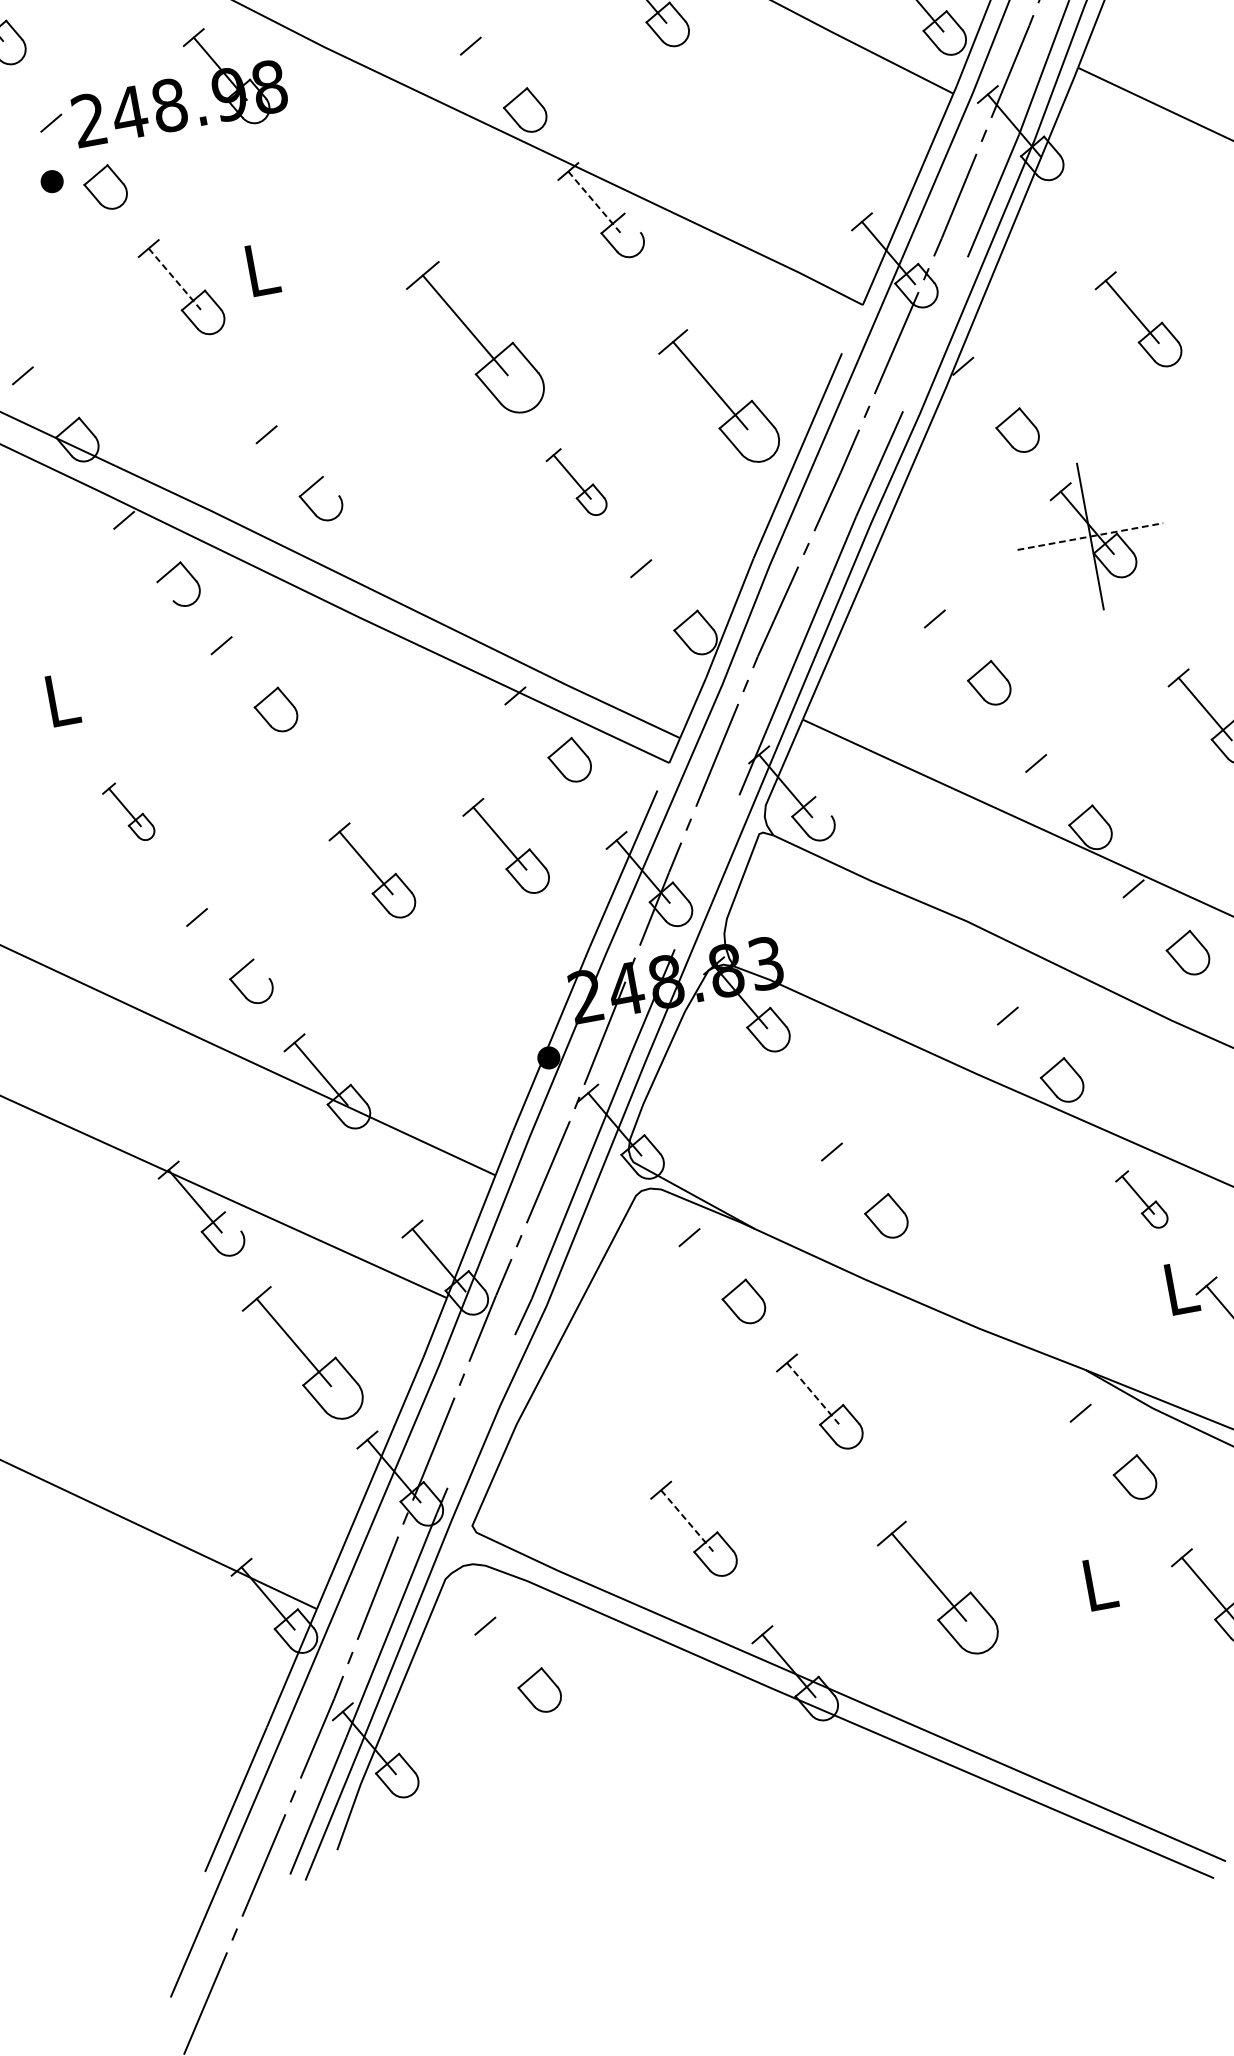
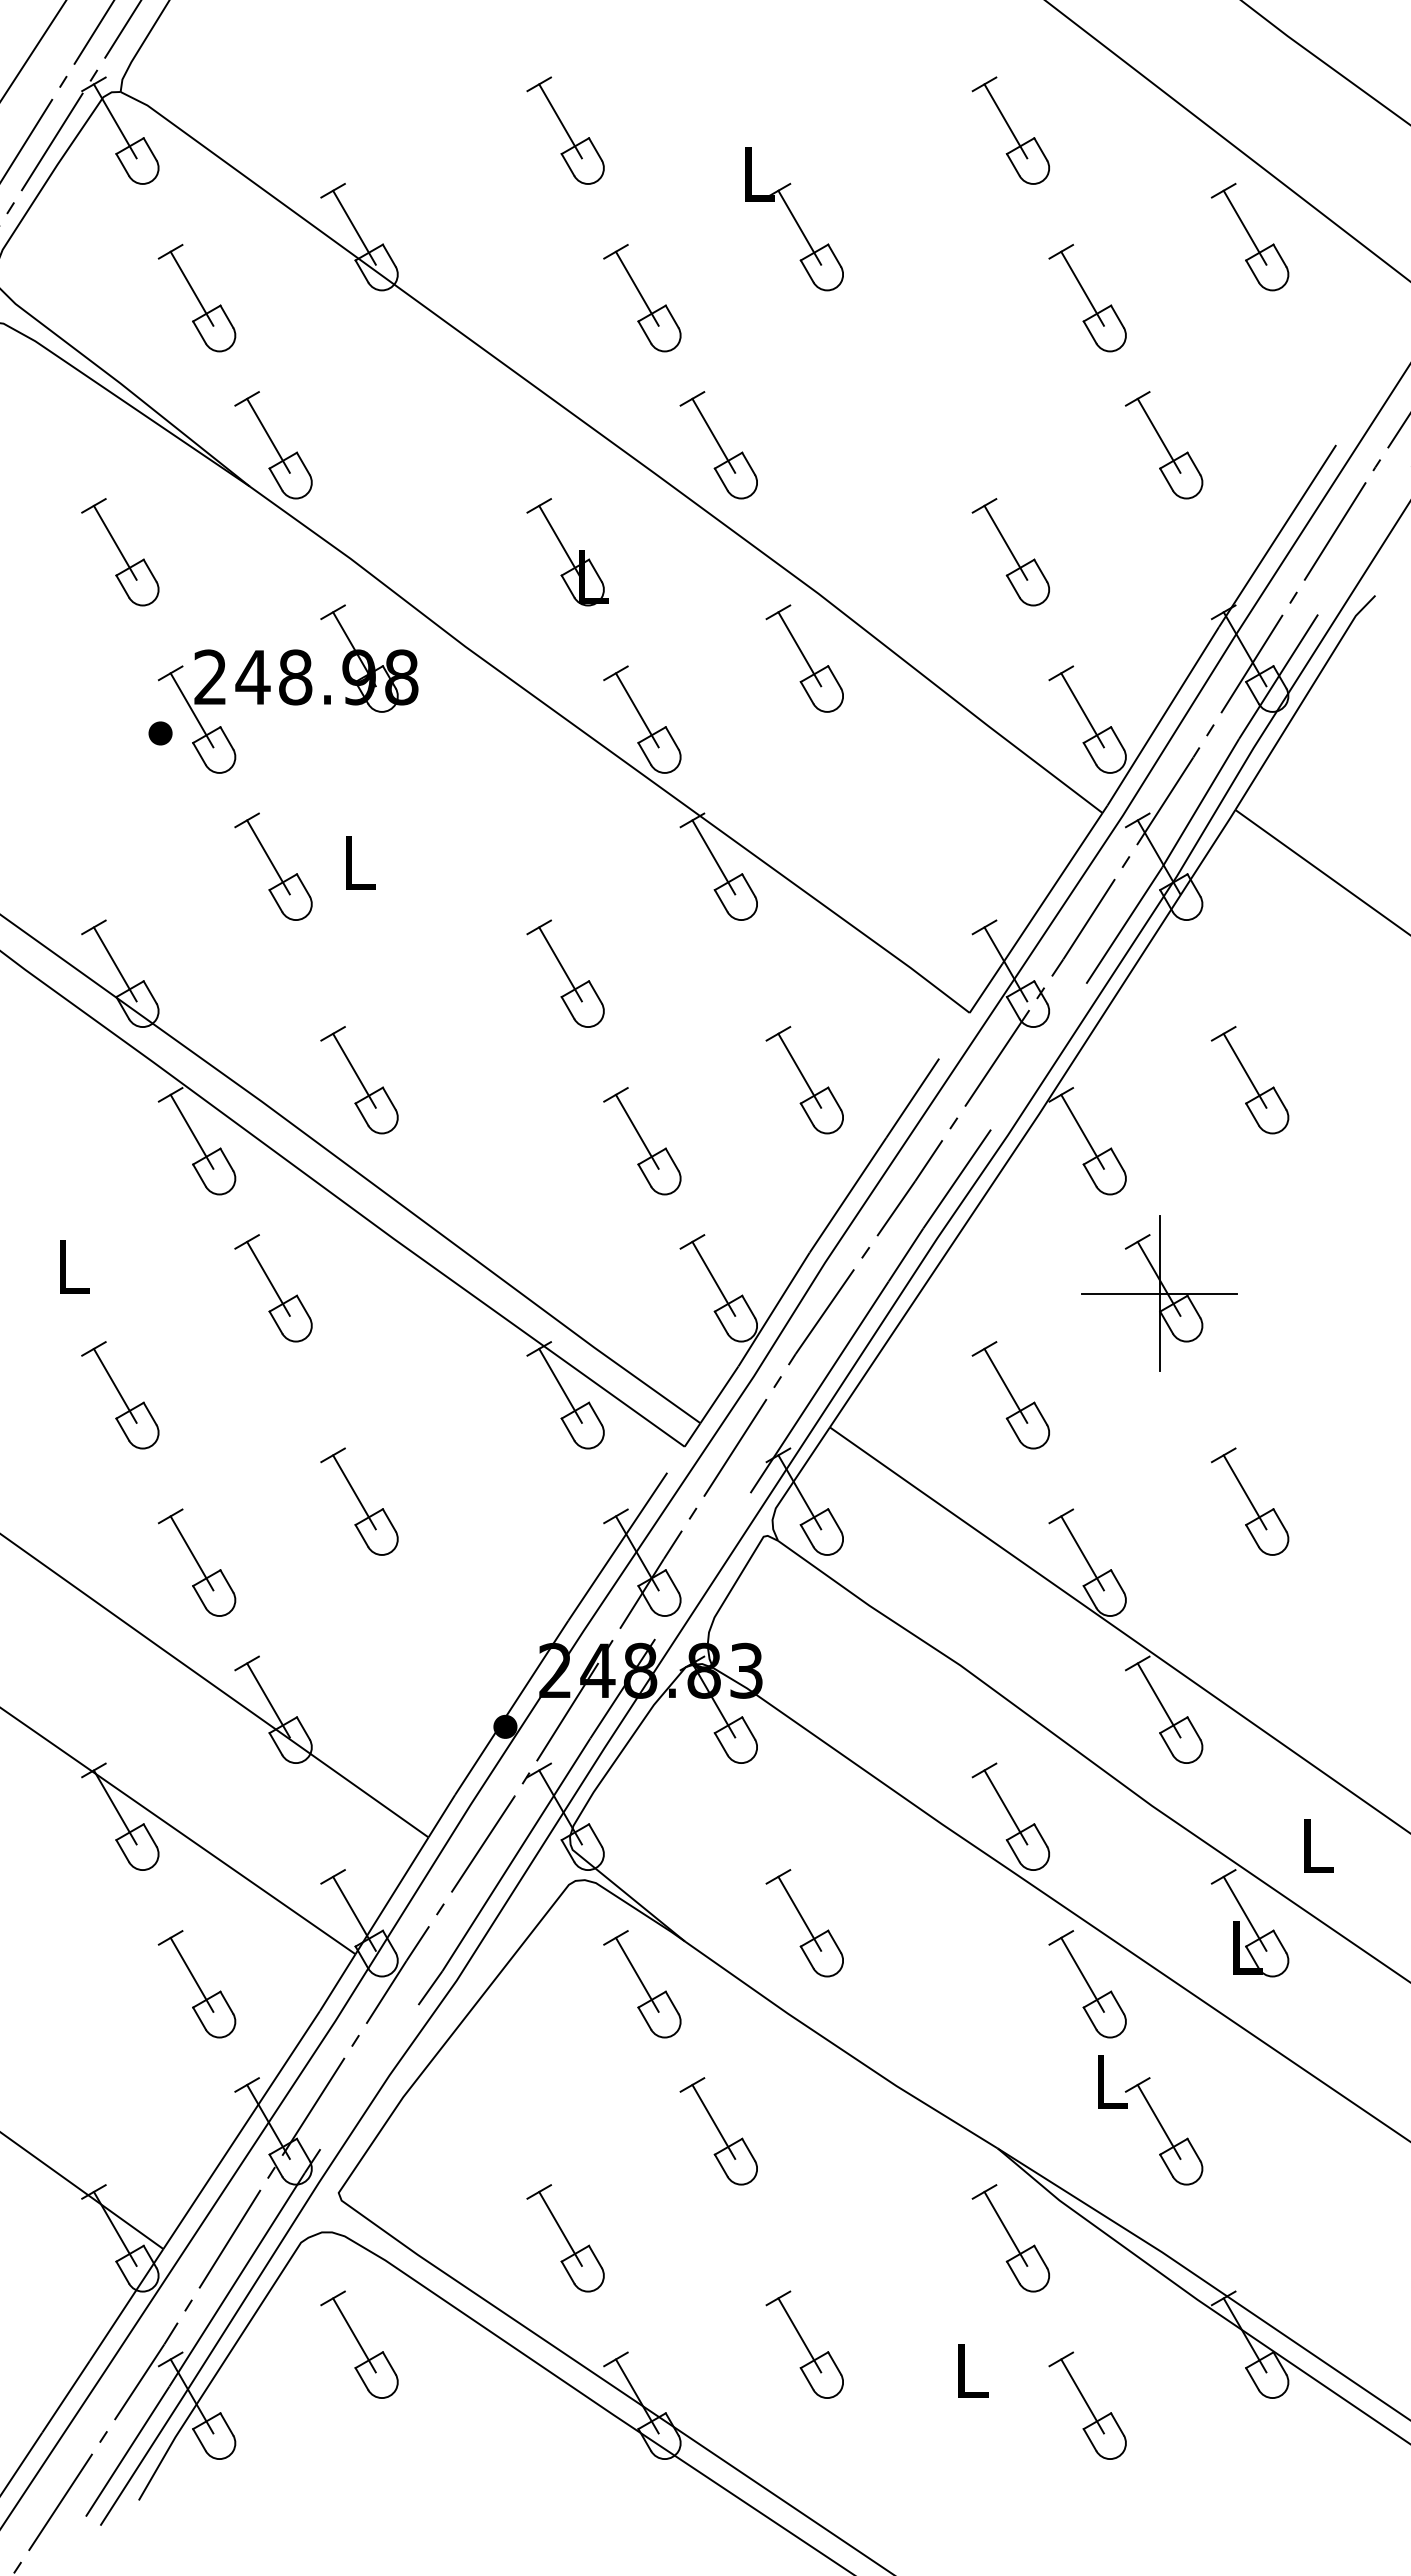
line: (496, 77) -> (636, 710), added
line: (77, 154) -> (191, 710), added
line: (594, 202) -> (713, 857), dashed -> solid
line: (632, 223) -> (748, 885), added
line: (175, 279) -> (268, 857), dashed -> solid
part: (475, 337) -> (565, 973), size x0.62
part: (718, 397) -> (804, 1080), size x0.71
line: (989, 397) -> (1082, 1131), added
line: (48, 407) -> (114, 964), added
line: (293, 465) -> (354, 1070), added
part: (576, 482) -> (642, 1141), size x1.43
line: (330, 486) -> (388, 1098), added
line: (1091, 536) -> (1160, 1293), dashed -> solid
line: (150, 551) -> (191, 1131), added
line: (165, 591) -> (199, 1175), added
line: (667, 599) -> (713, 1278), added
line: (960, 649) -> (1005, 1385), added
line: (248, 676) -> (268, 1278), added
line: (541, 726) -> (560, 1385), added
line: (1062, 794) -> (1082, 1553), added
line: (823, 806) -> (834, 1520), added
part: (128, 812) -> (120, 1395), size x1.67
part: (506, 846) -> (501, 1501), removed
line: (1159, 920) -> (1158, 1700), added
line: (223, 948) -> (191, 1553), added
line: (260, 969) -> (226, 1581), added
line: (1033, 1047) -> (1005, 1807), added
line: (858, 1182) -> (799, 1913), added
part: (1141, 1200) -> (1087, 1984), size x1.67
line: (232, 1221) -> (149, 1835), added
line: (715, 1268) -> (636, 1974), added
part: (302, 1354) -> (196, 1984), size x0.71
line: (813, 1393) -> (713, 2121), dashed -> solid
line: (1106, 1444) -> (1005, 2228), added
line: (687, 1521) -> (560, 2228), dashed -> solid
part: (937, 1588) -> (804, 2344), size x0.71
line: (511, 1657) -> (354, 2335), added

